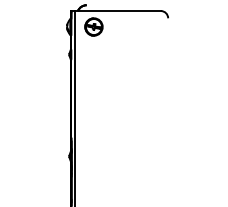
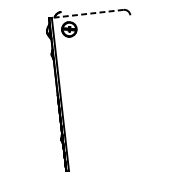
line: (117, 11) -> (87, 14), solid -> dashed

